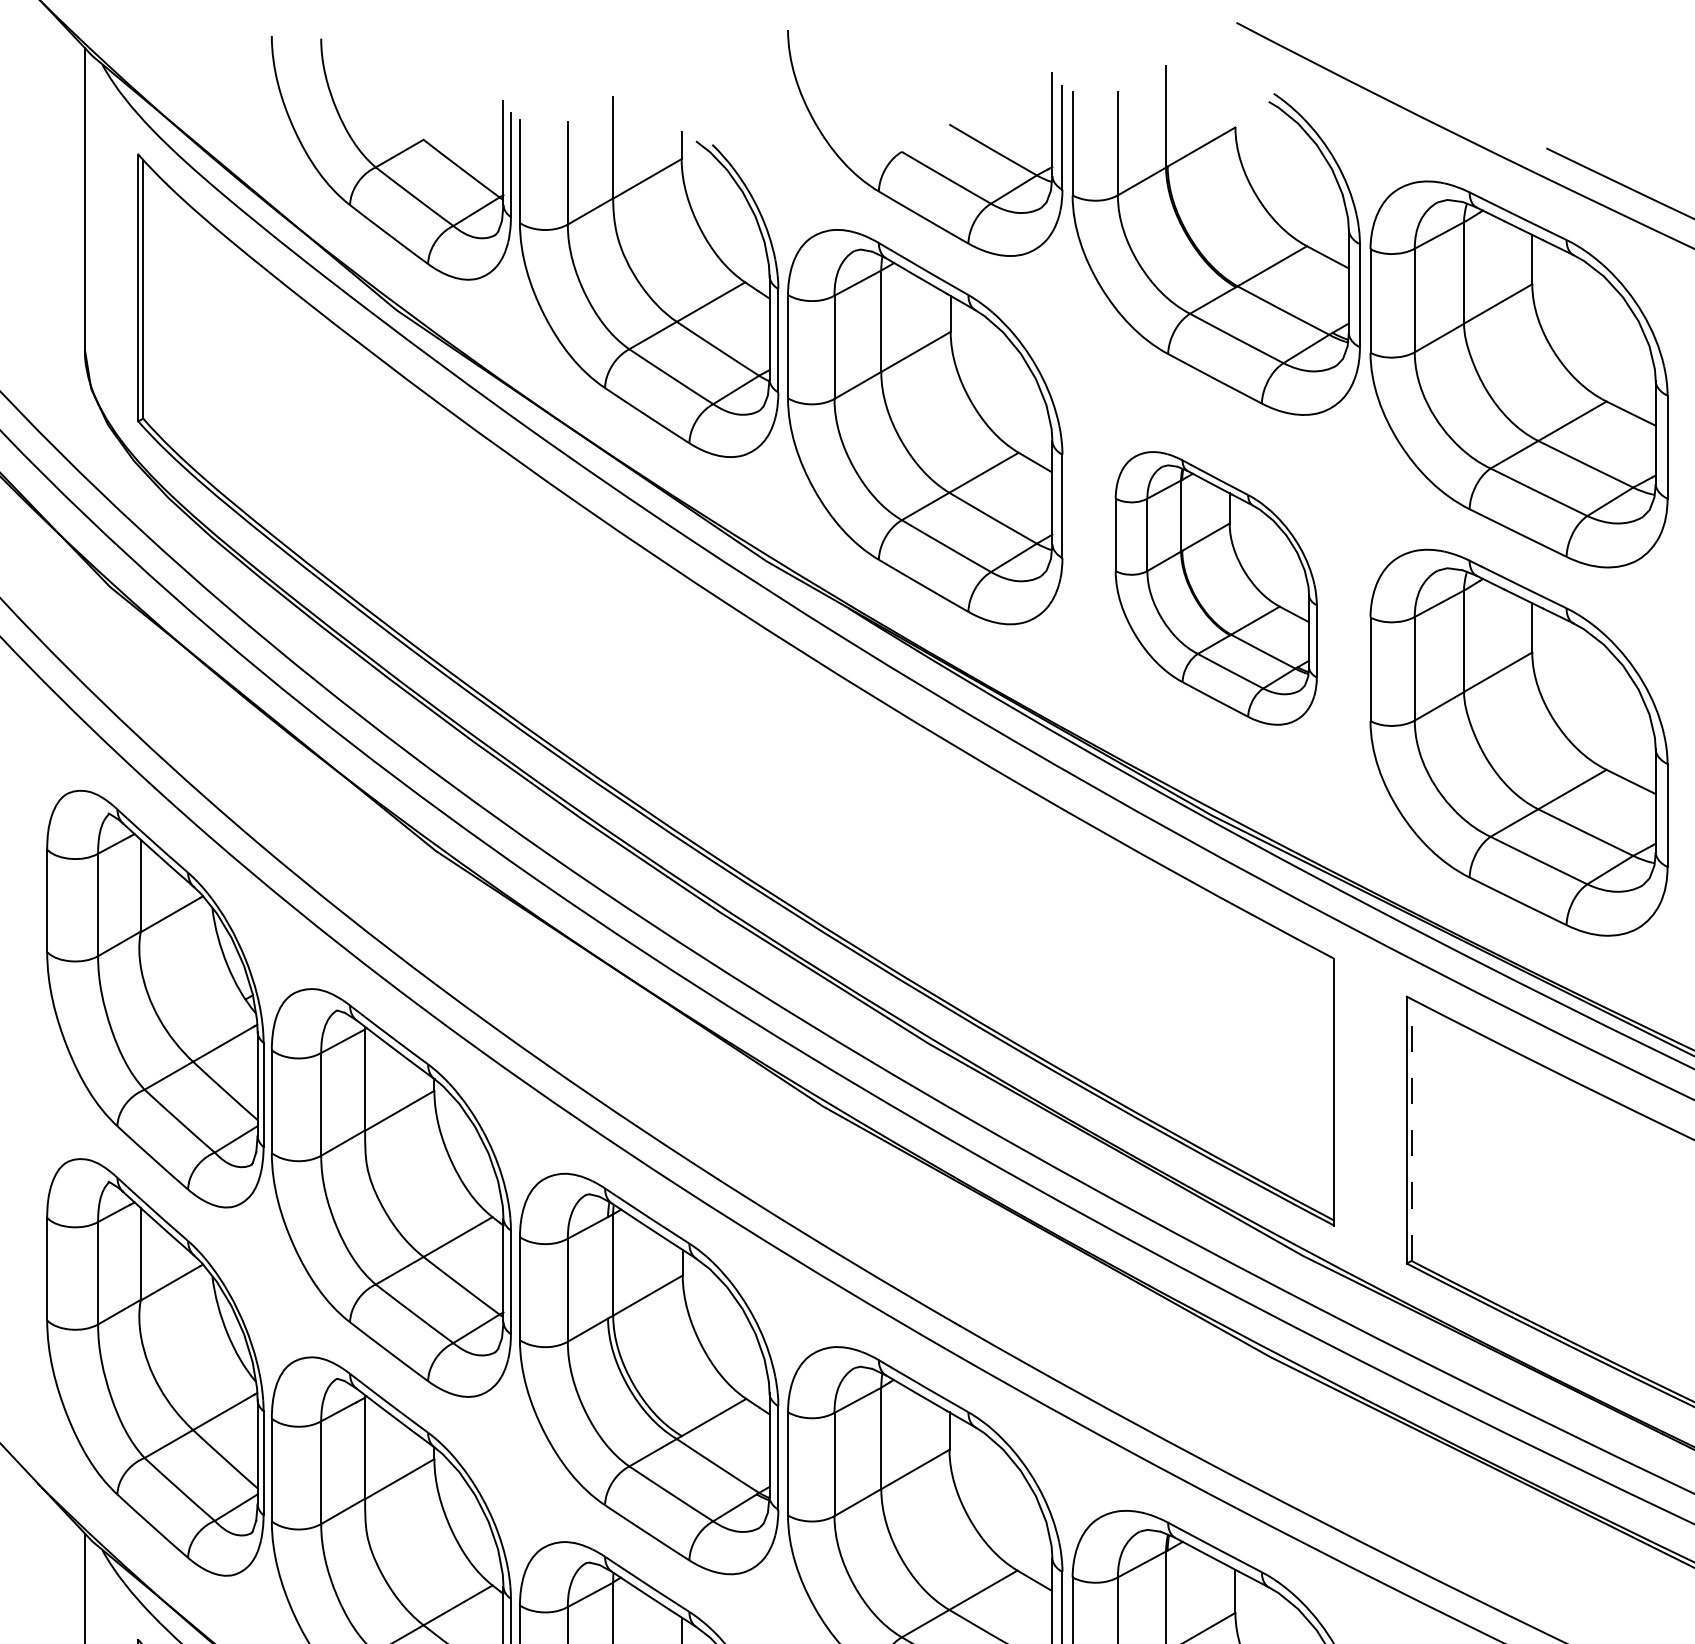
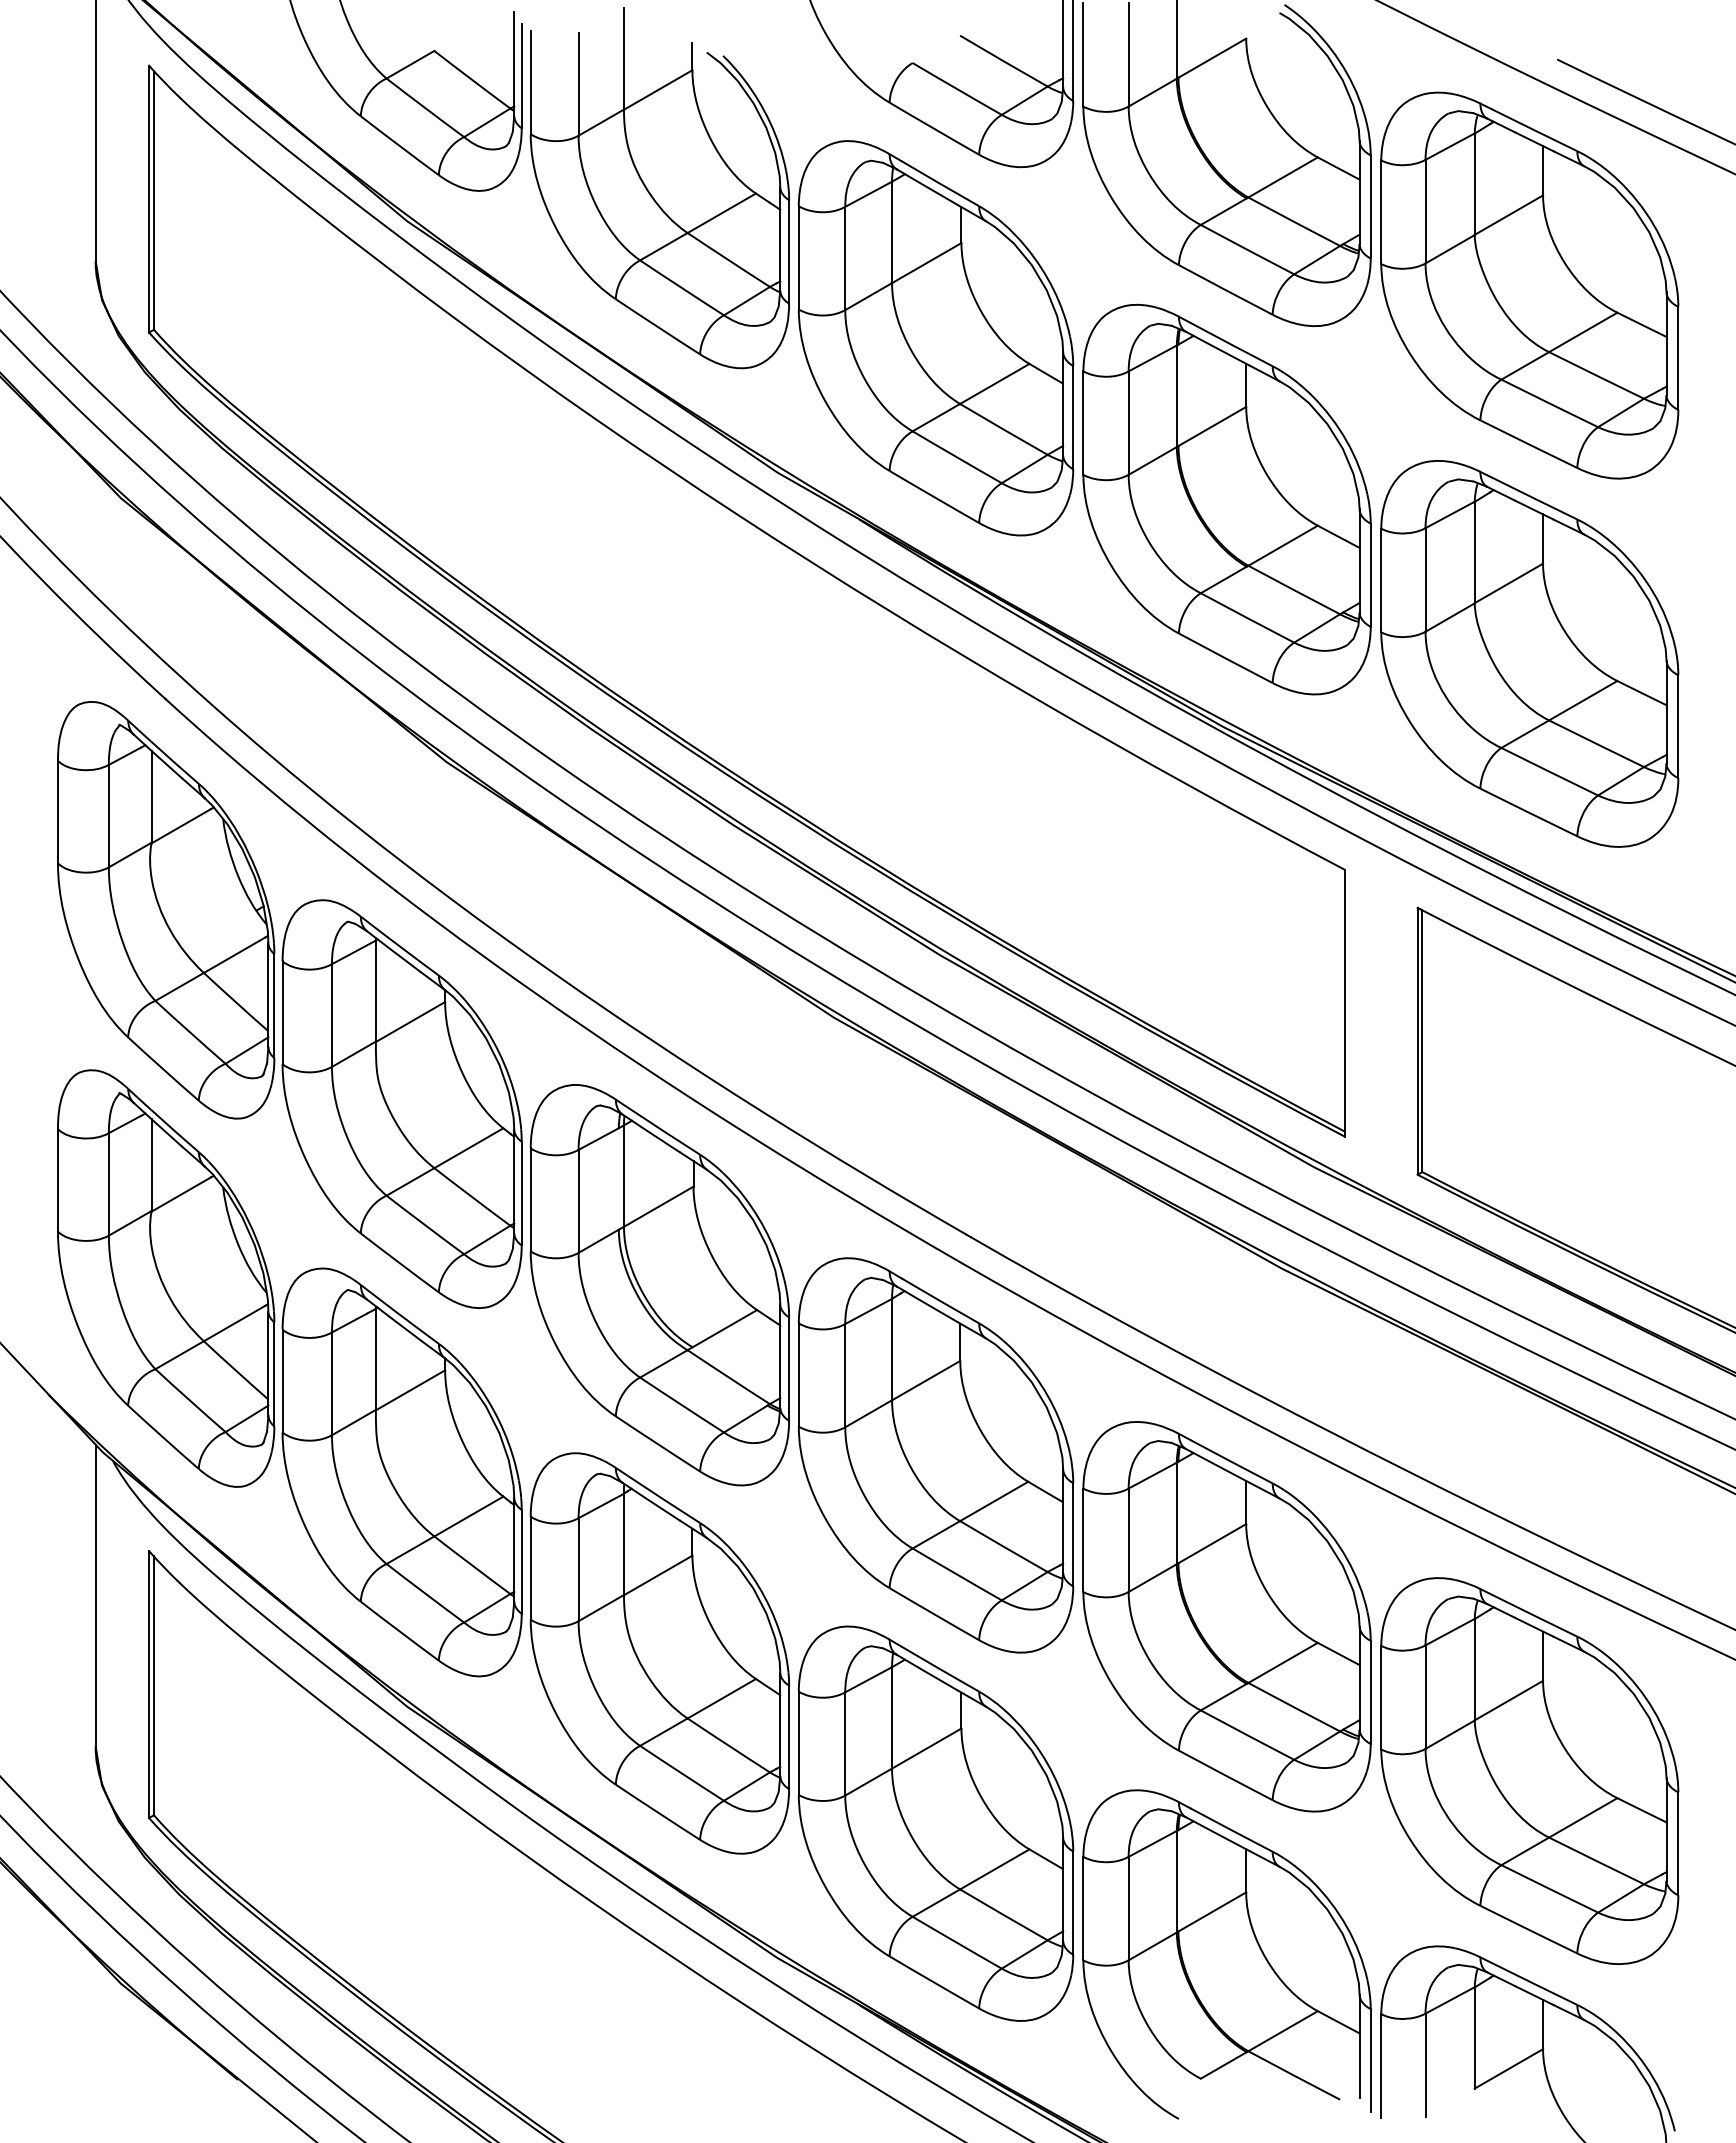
part: (1215, 588) -> (1226, 499), size x1.43
line: (1411, 1130) -> (1422, 1041), dashed -> solid

